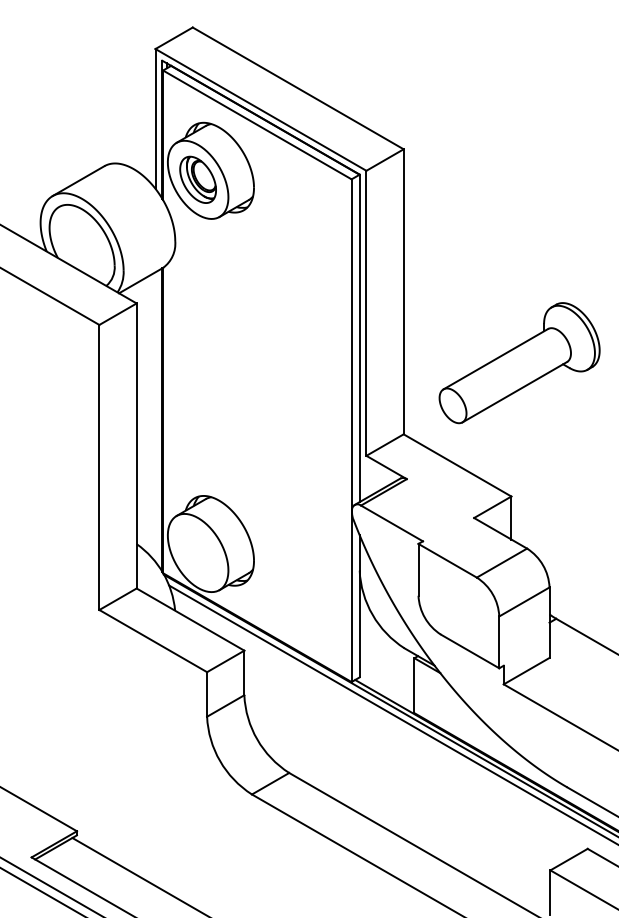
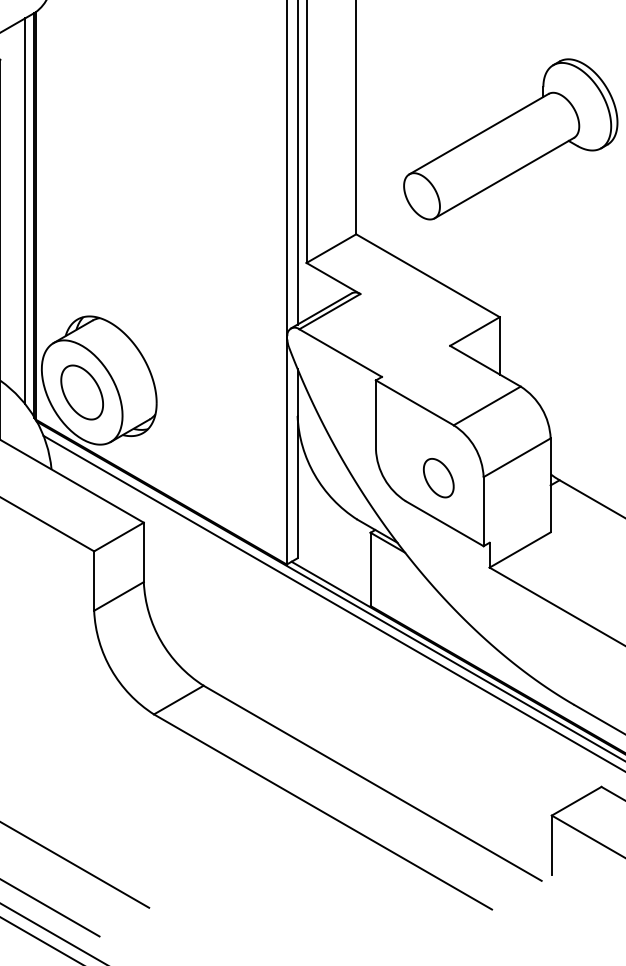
line: (155, 416) -> (25, 210), added
part: (197, 552) -> (81, 391), added
part: (465, 616) -> (438, 477), added

